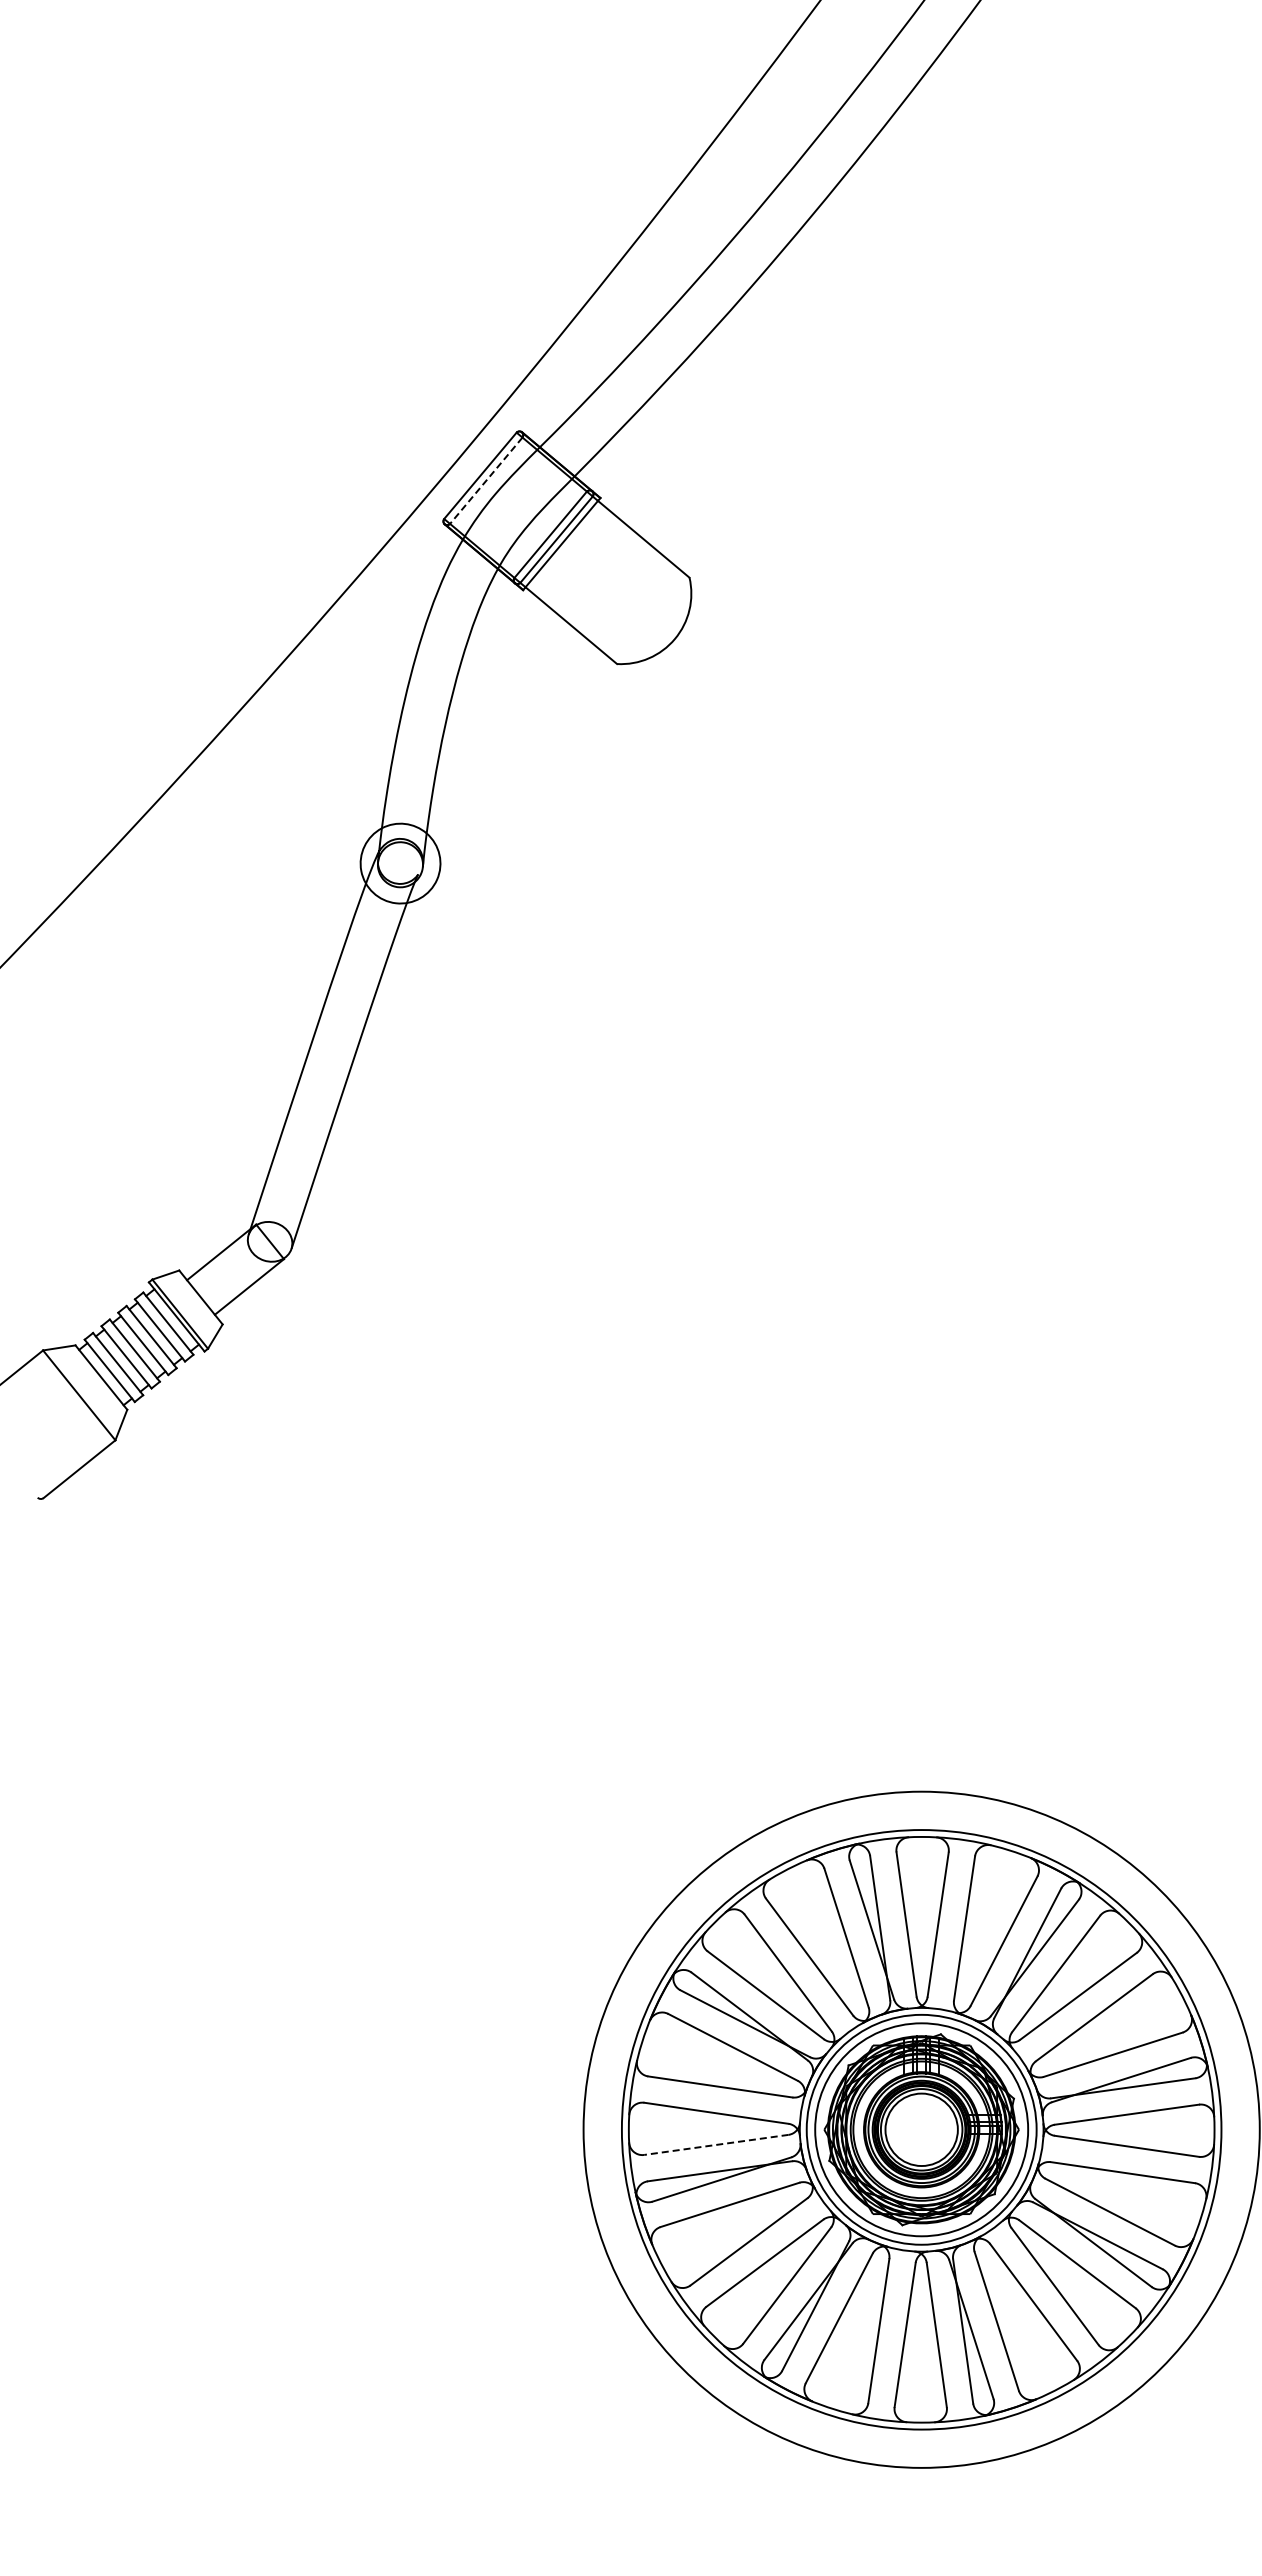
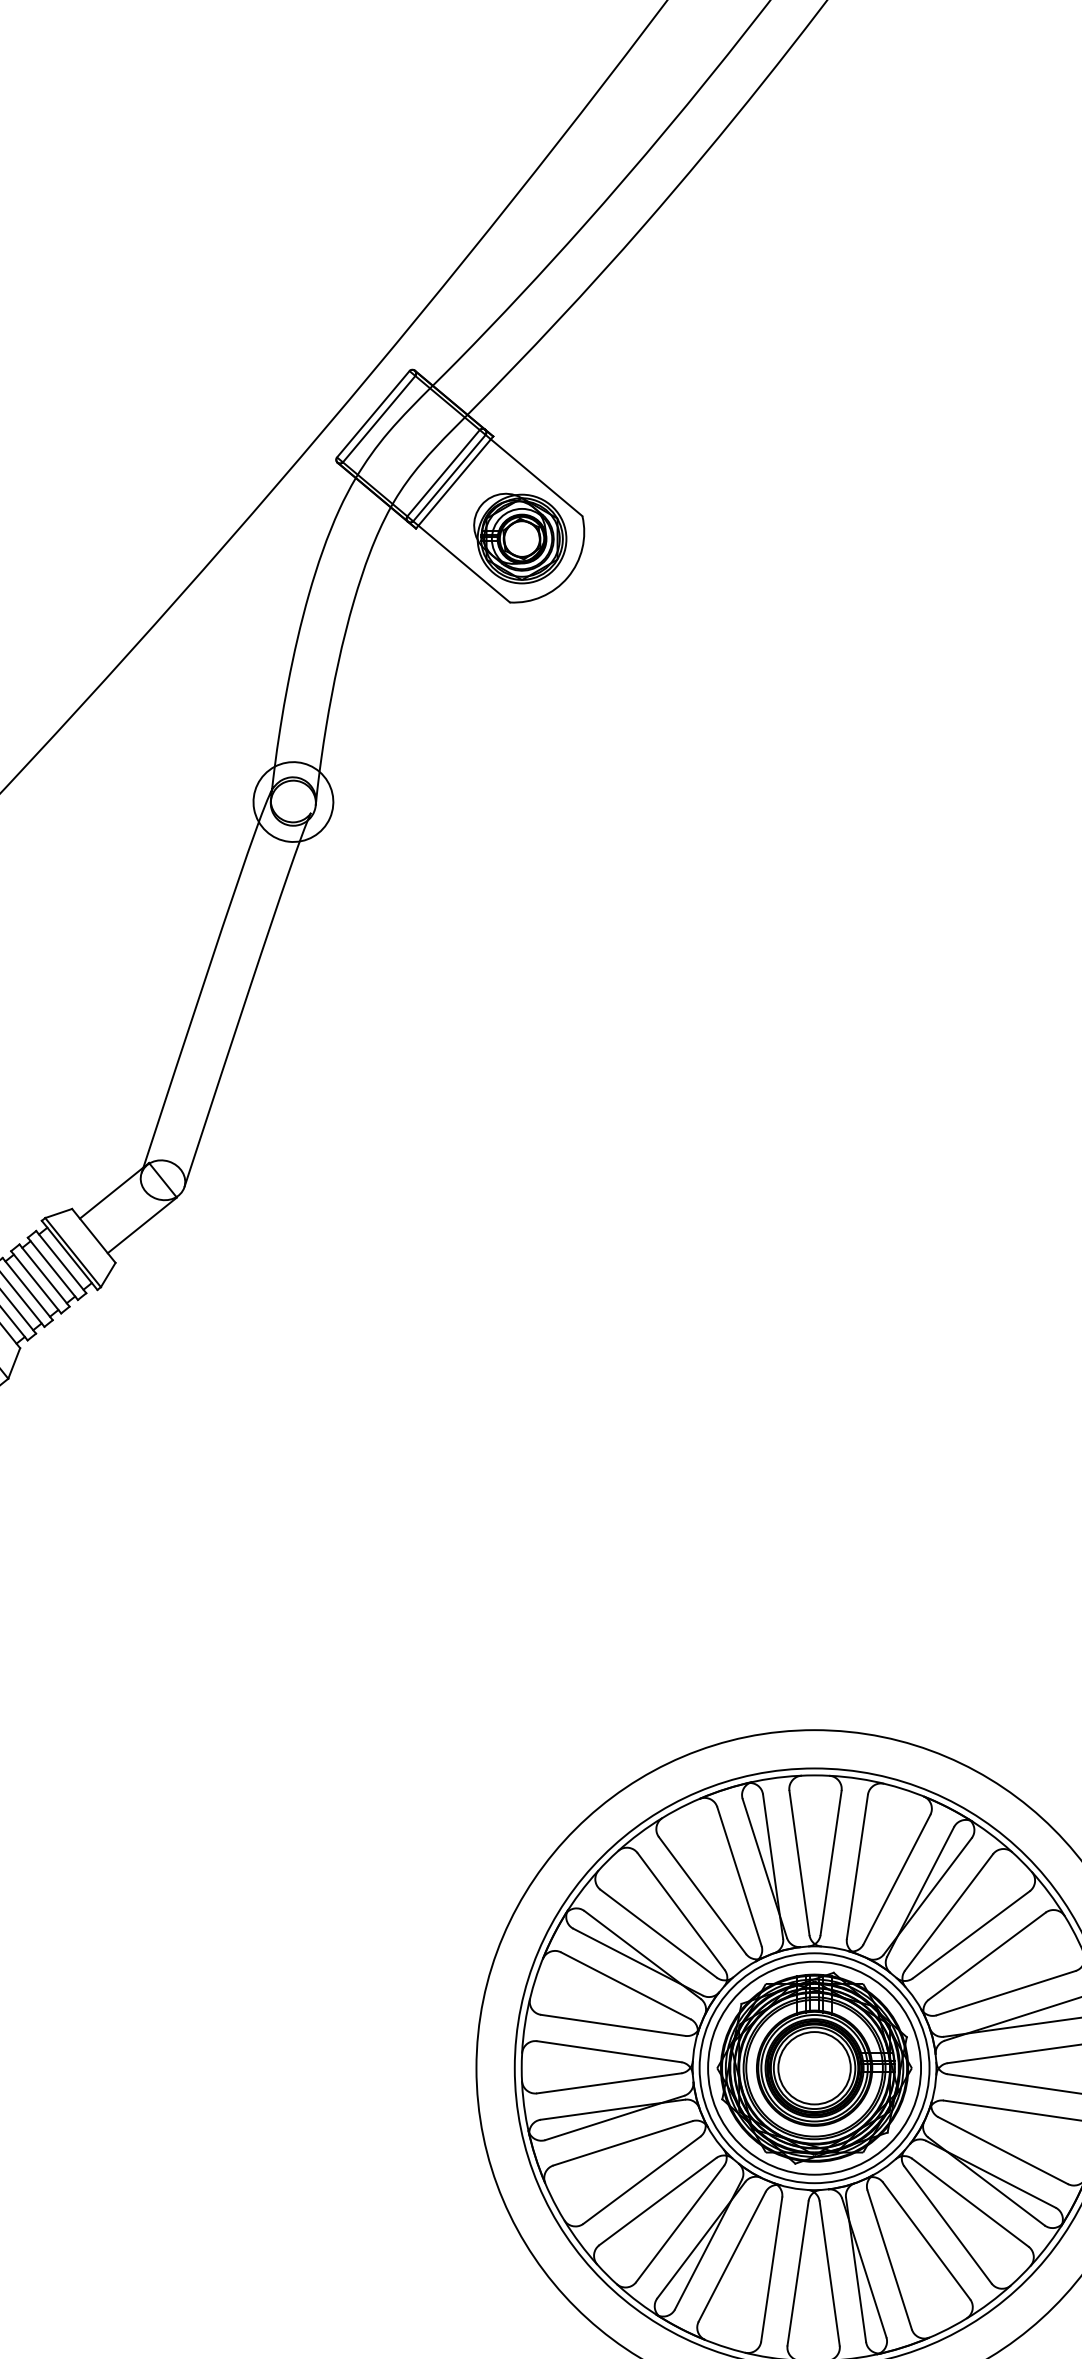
line: (485, 481) -> (378, 419), dashed -> solid
part: (627, 599) -> (520, 537), added
line: (716, 2144) -> (609, 2082), dashed -> solid

